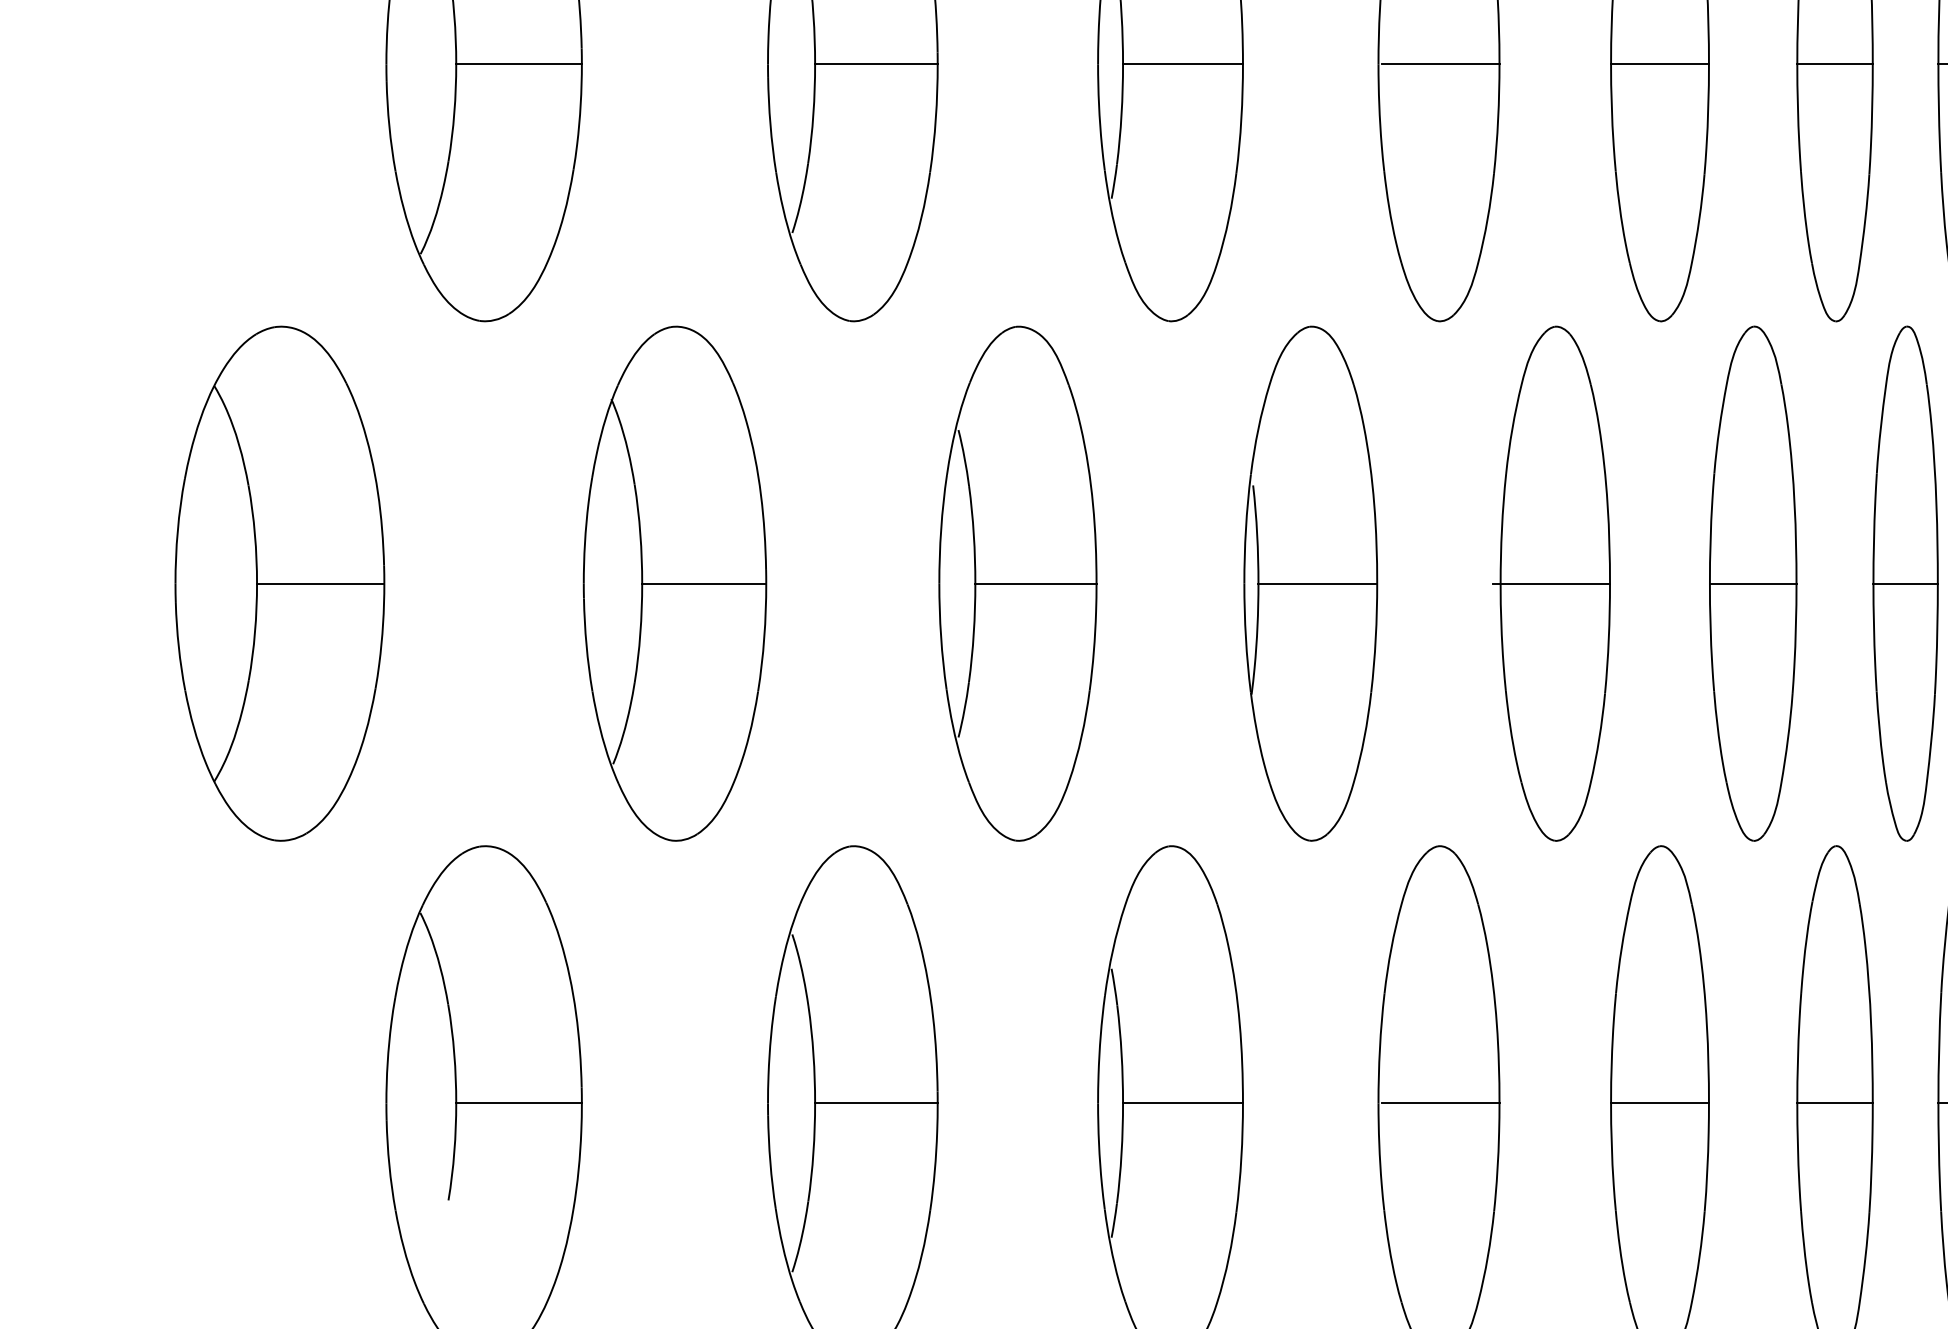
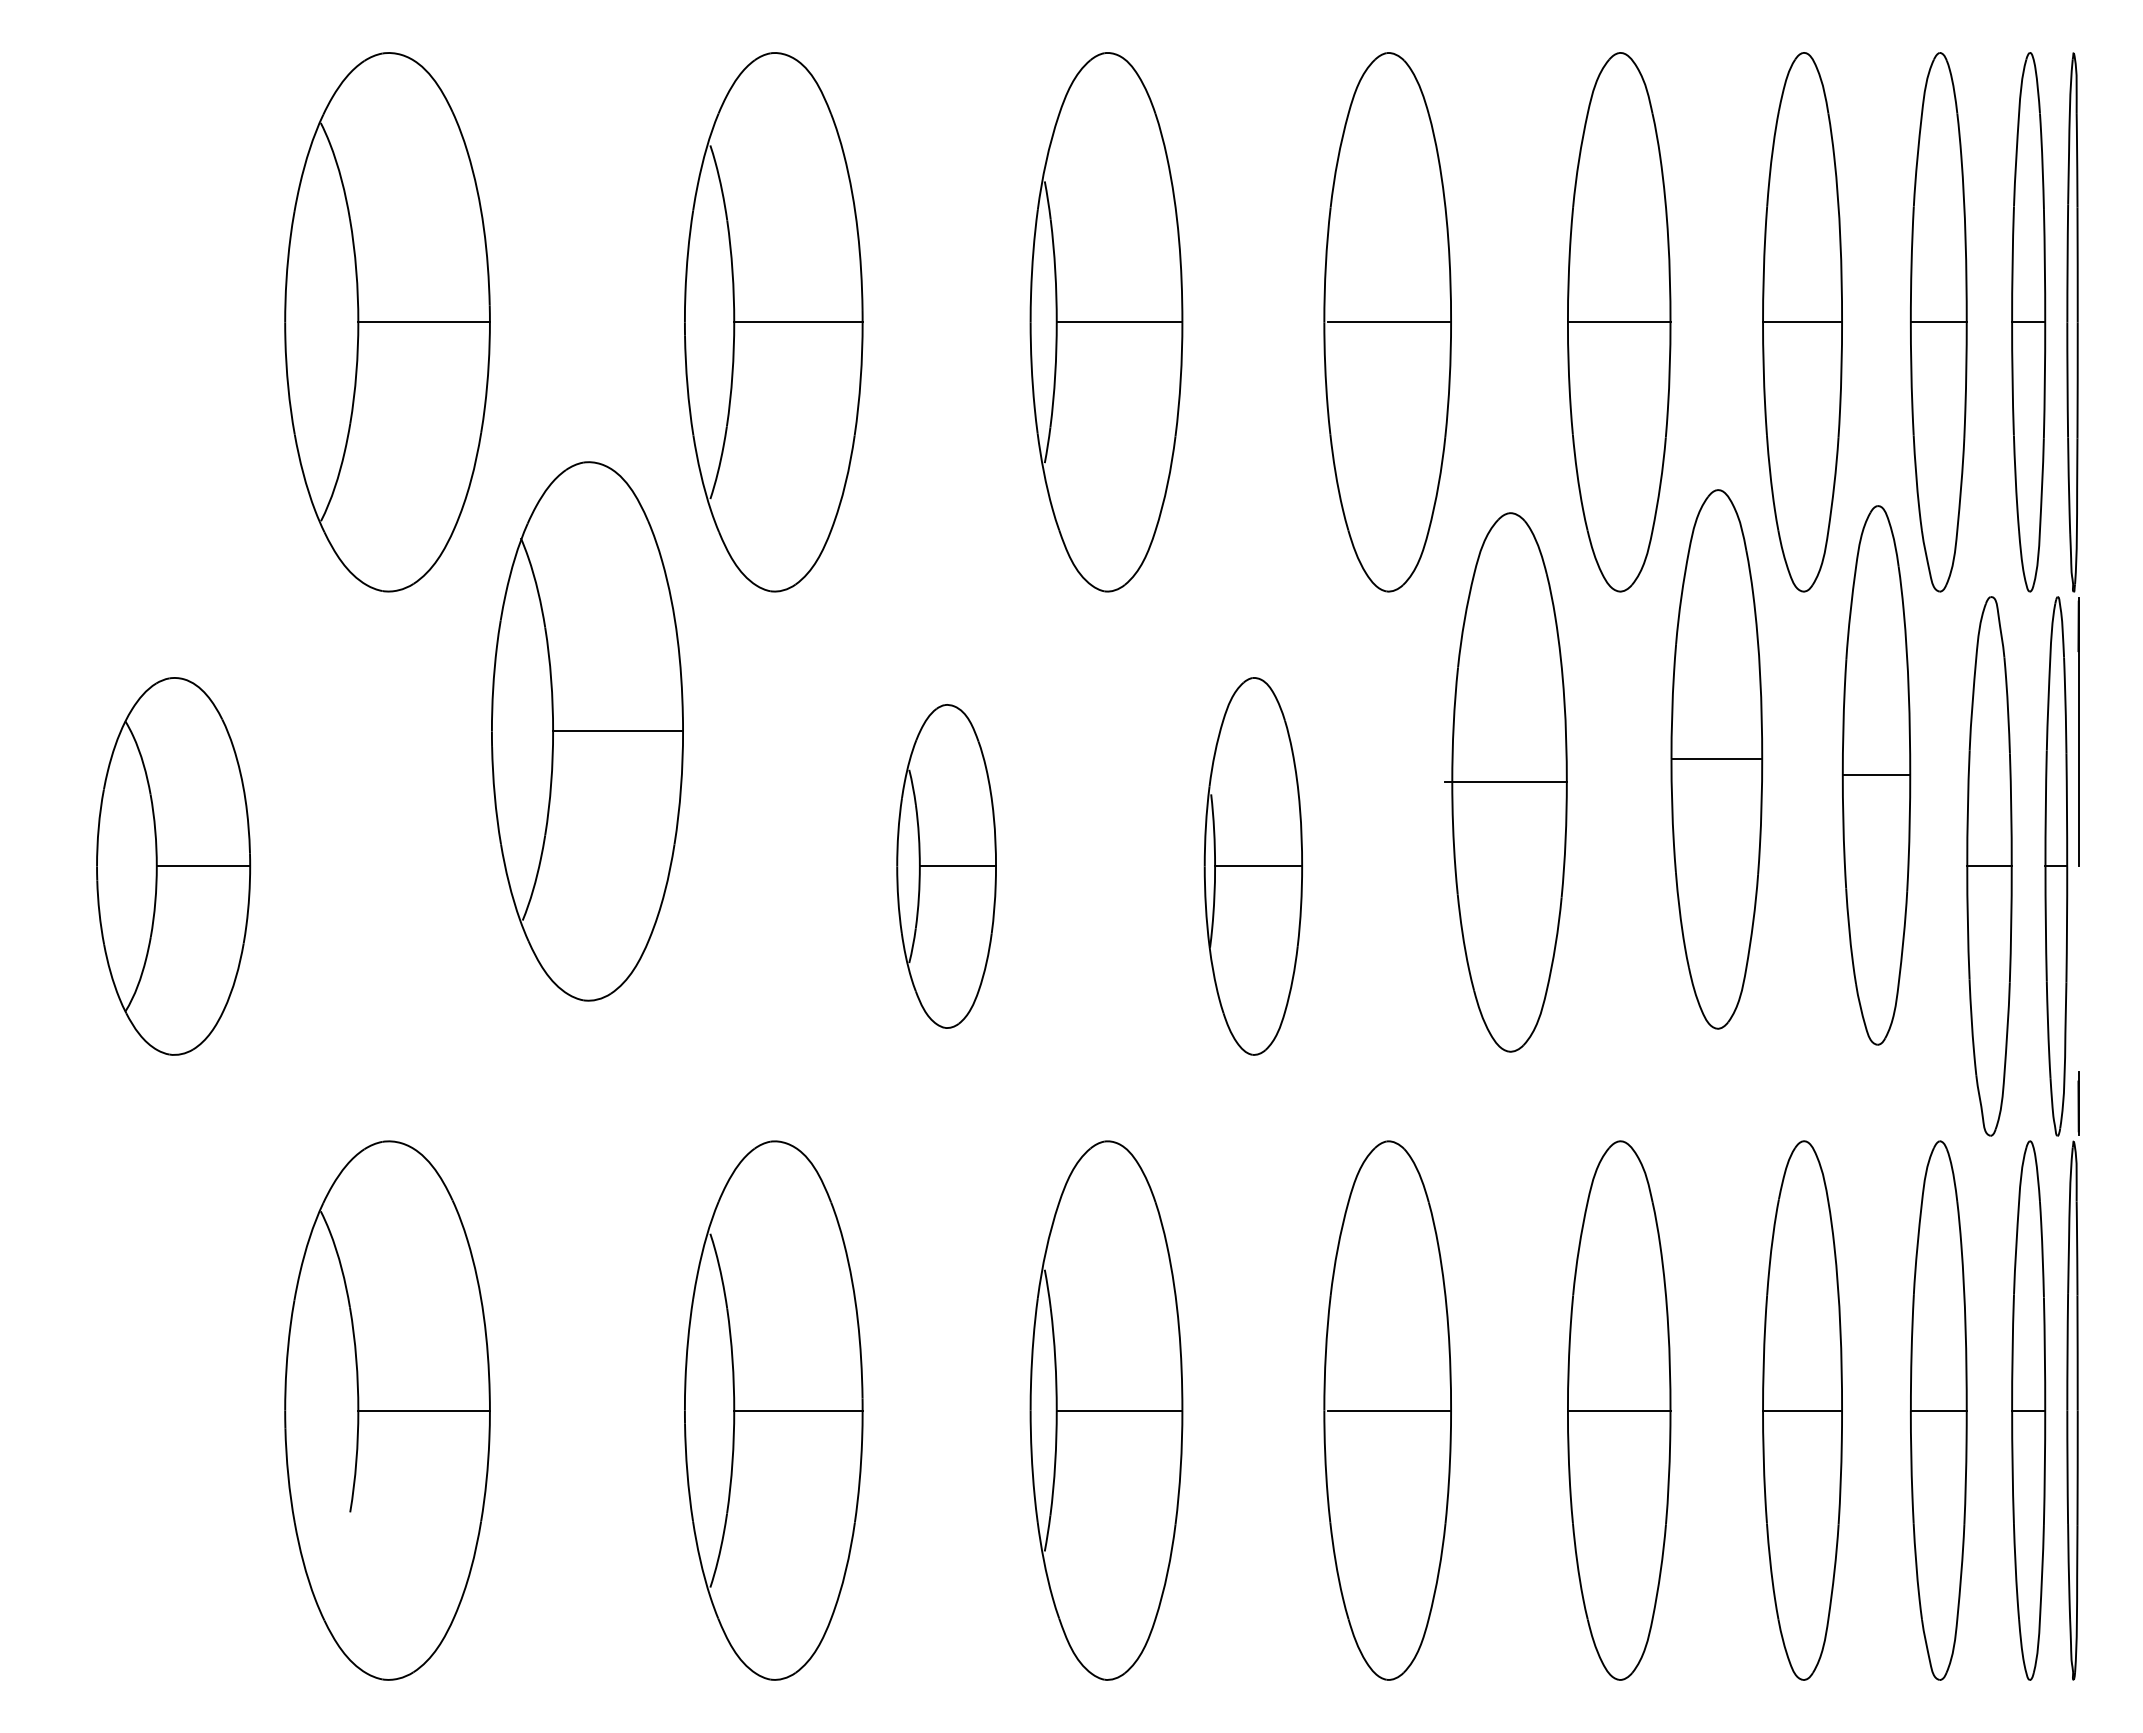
part: (279, 583) -> (173, 866), size x0.7
part: (675, 583) -> (587, 731), moved
part: (1017, 583) -> (946, 866), size x0.6
part: (1310, 583) -> (1253, 866), size x0.7
part: (1551, 583) -> (1505, 782), moved
part: (1752, 583) -> (1716, 759), moved
part: (1905, 583) -> (1876, 775), moved

